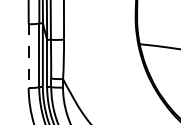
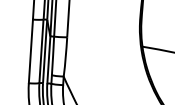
line: (28, 56) -> (30, 51), dashed -> solid

